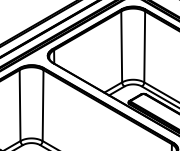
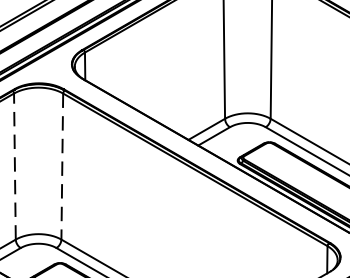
line: (20, 105) -> (15, 166), solid -> dashed
line: (43, 106) -> (63, 168), solid -> dashed

